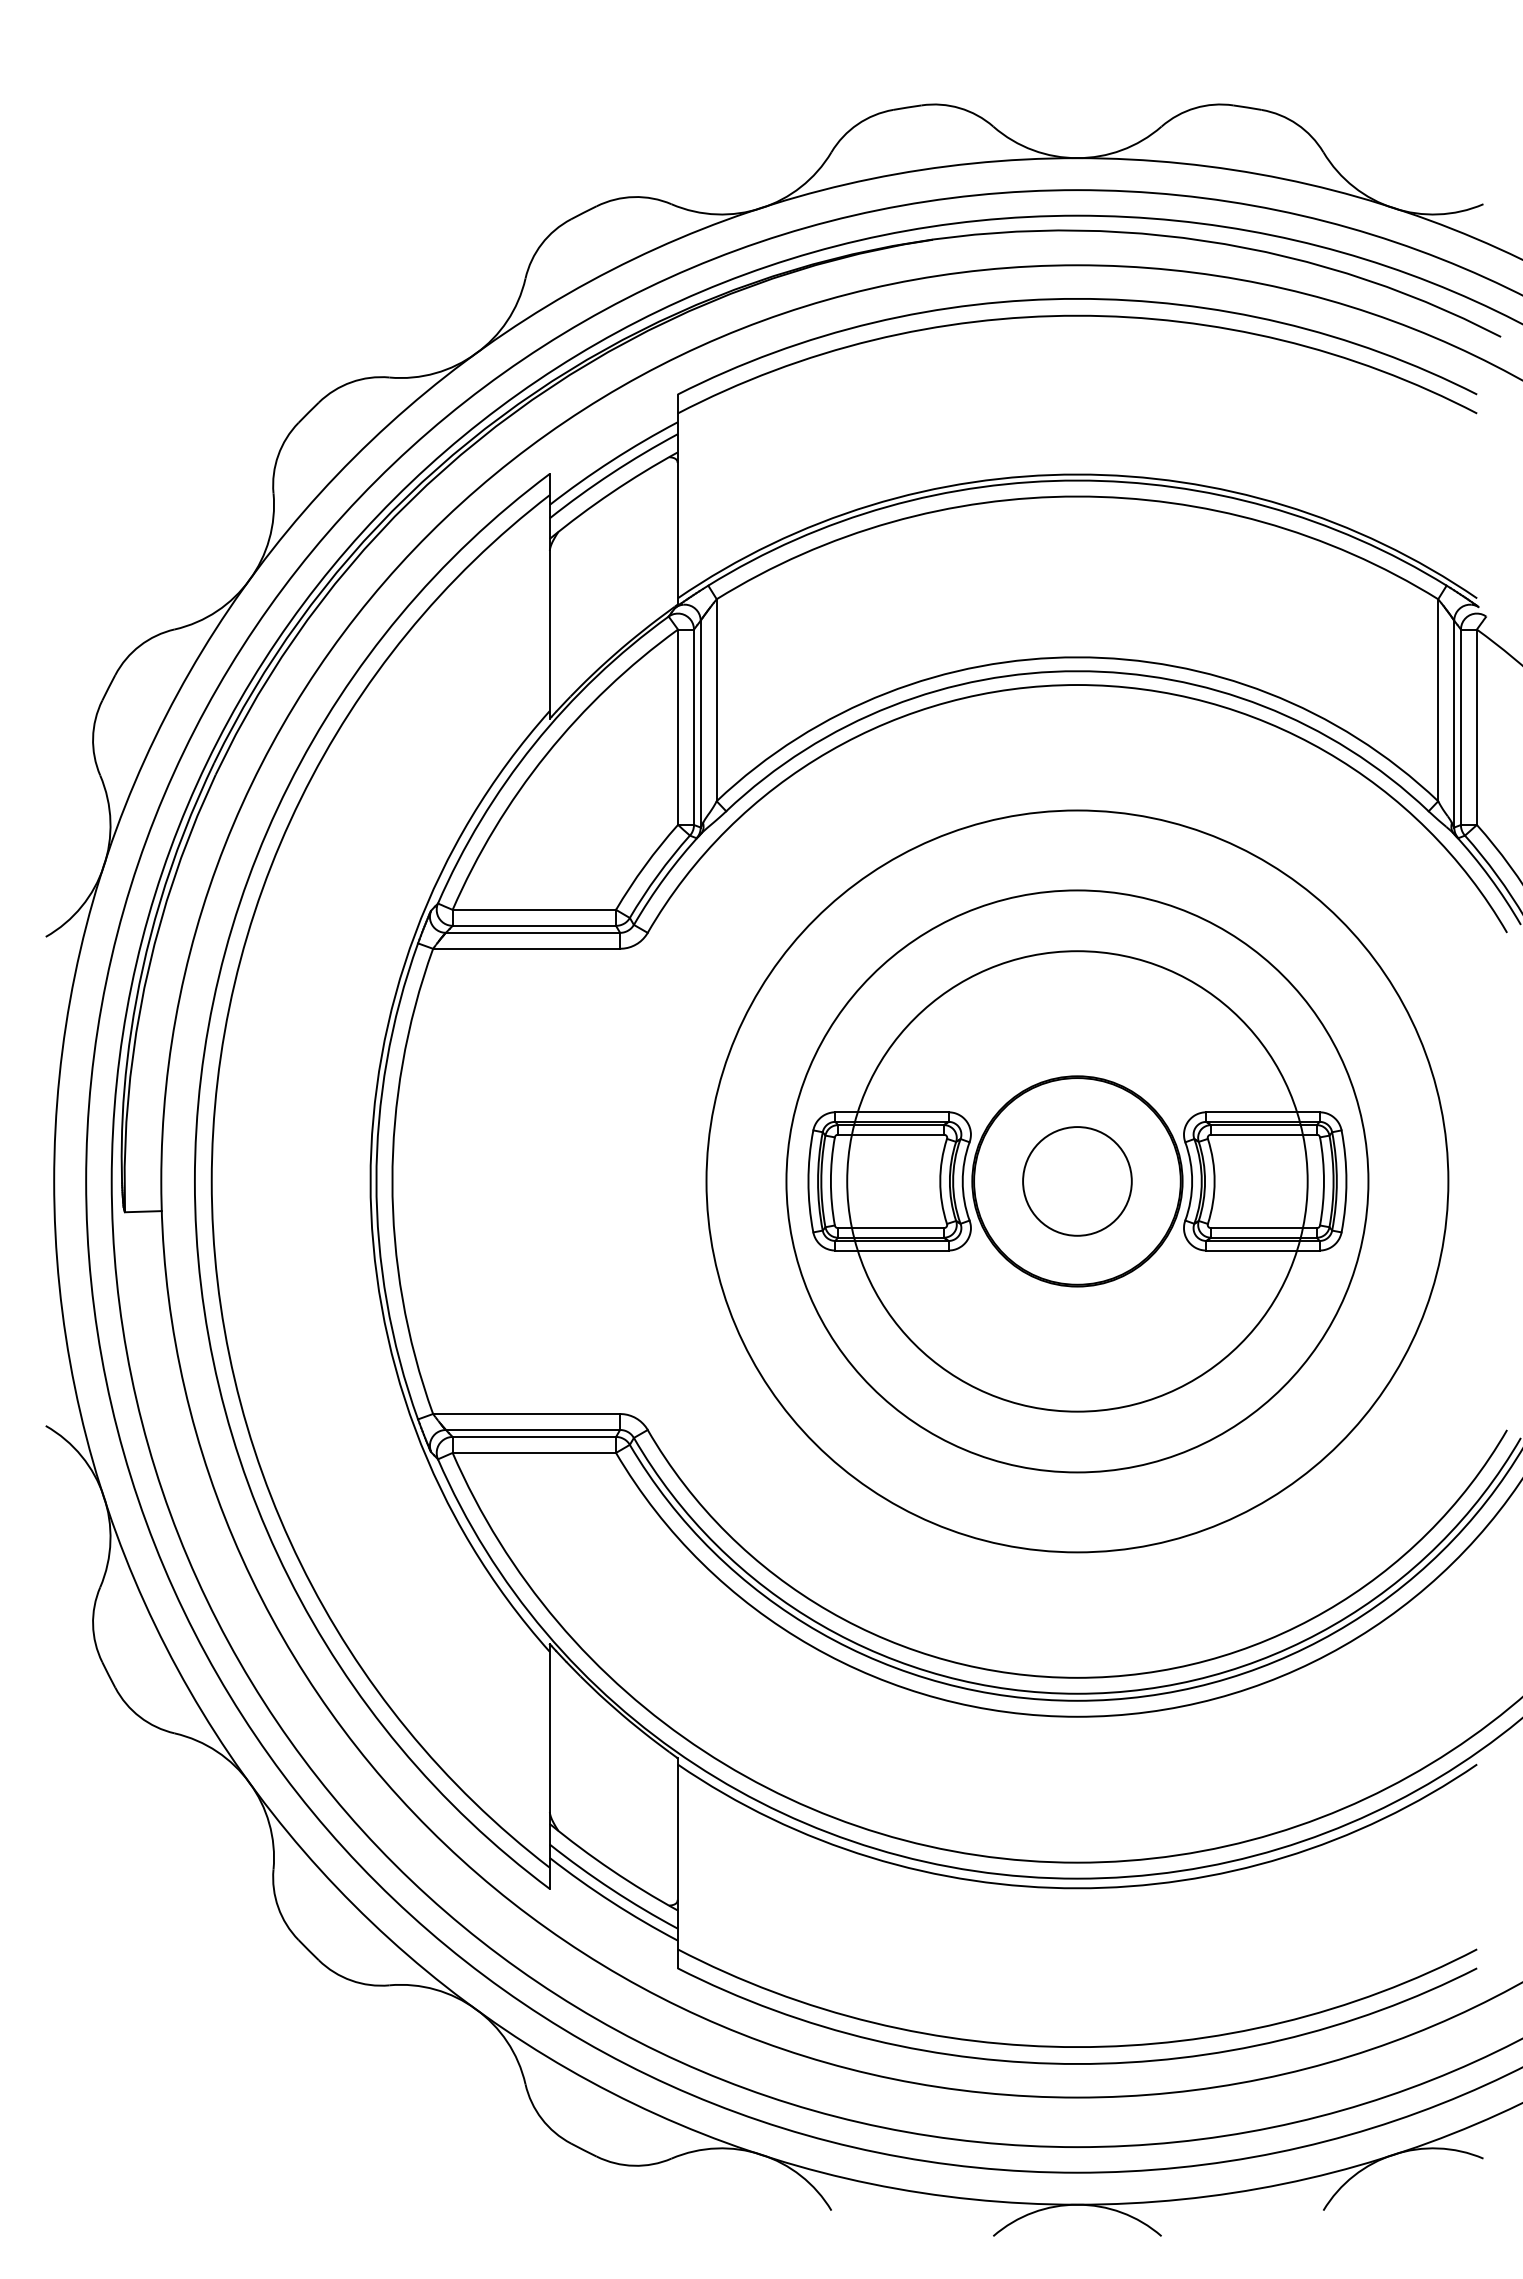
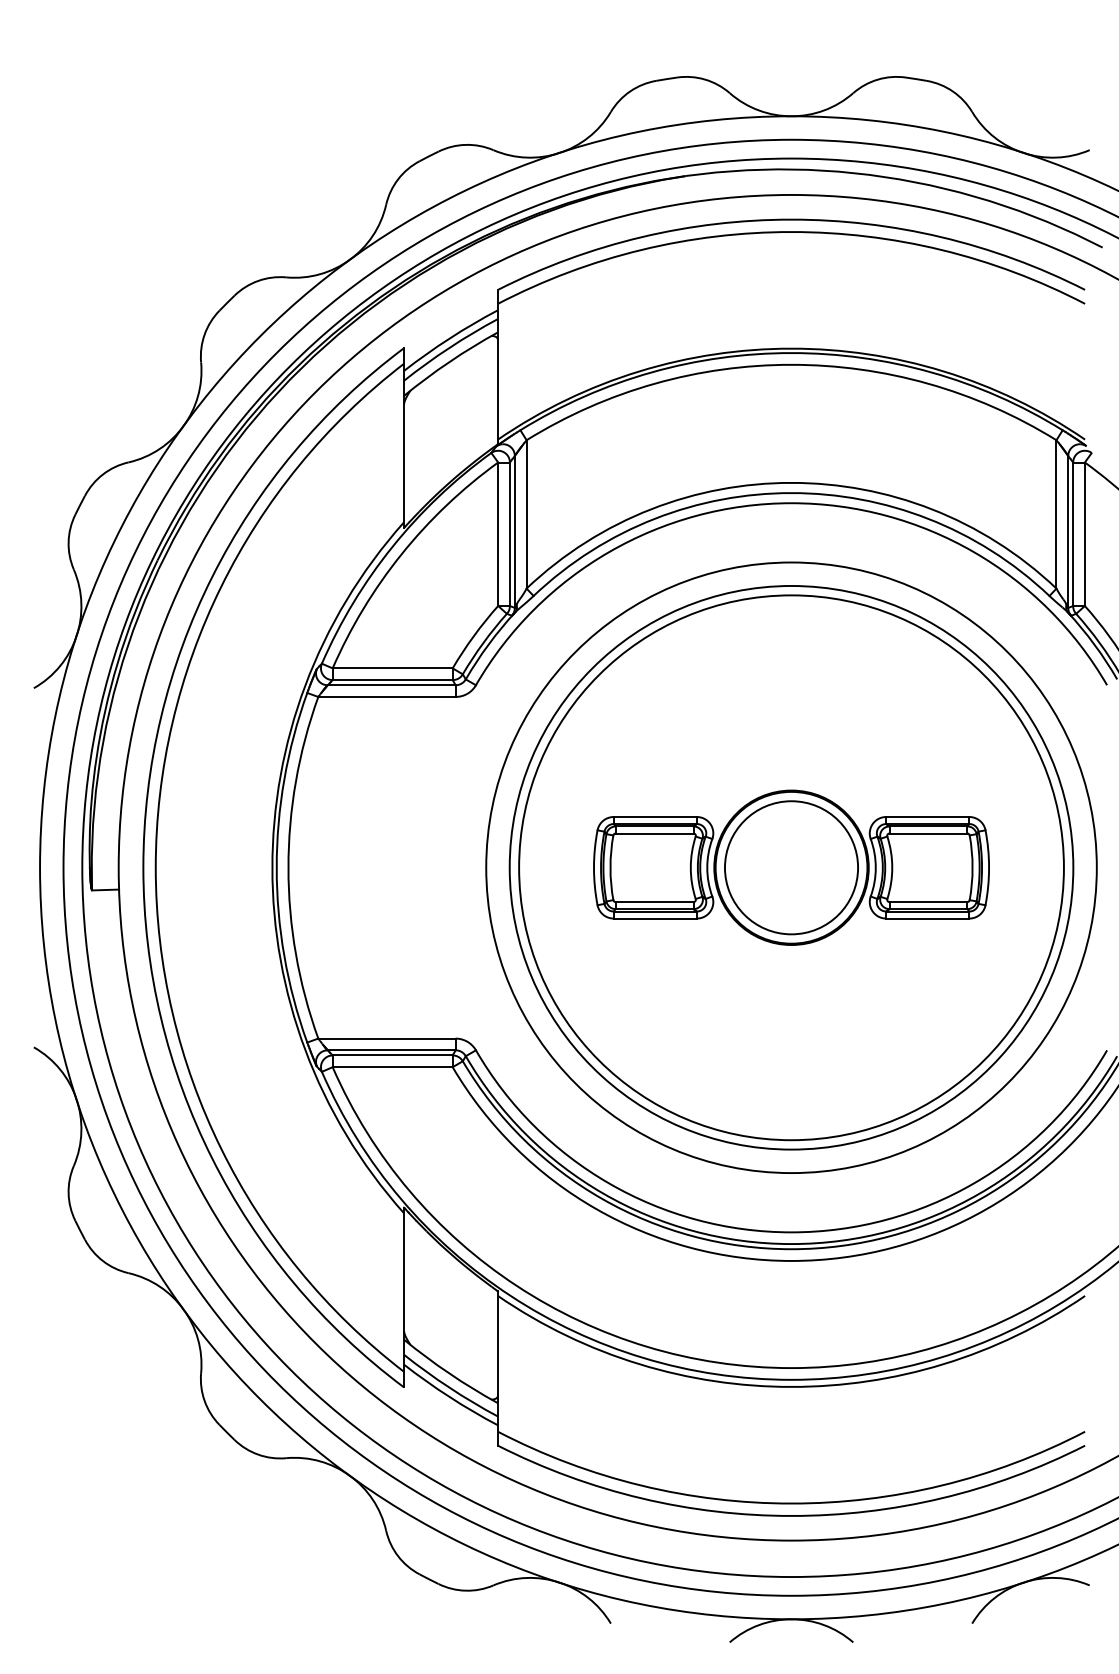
circle: (1077, 1181) -> (791, 867), size x1.43
circle: (1077, 1181) -> (791, 867), size x1.67
circle: (1077, 1181) -> (791, 867), size x1.67

